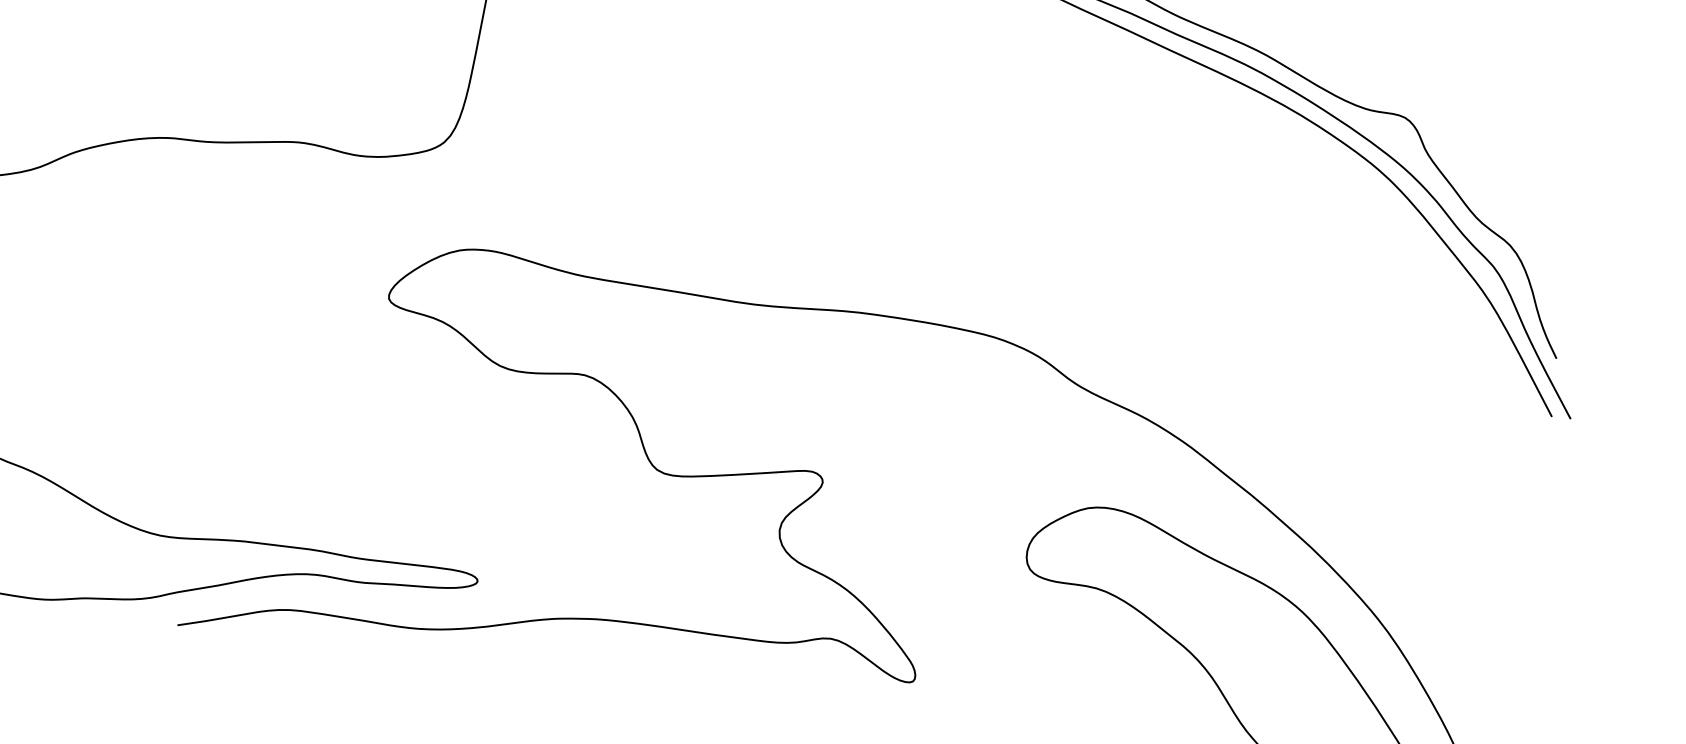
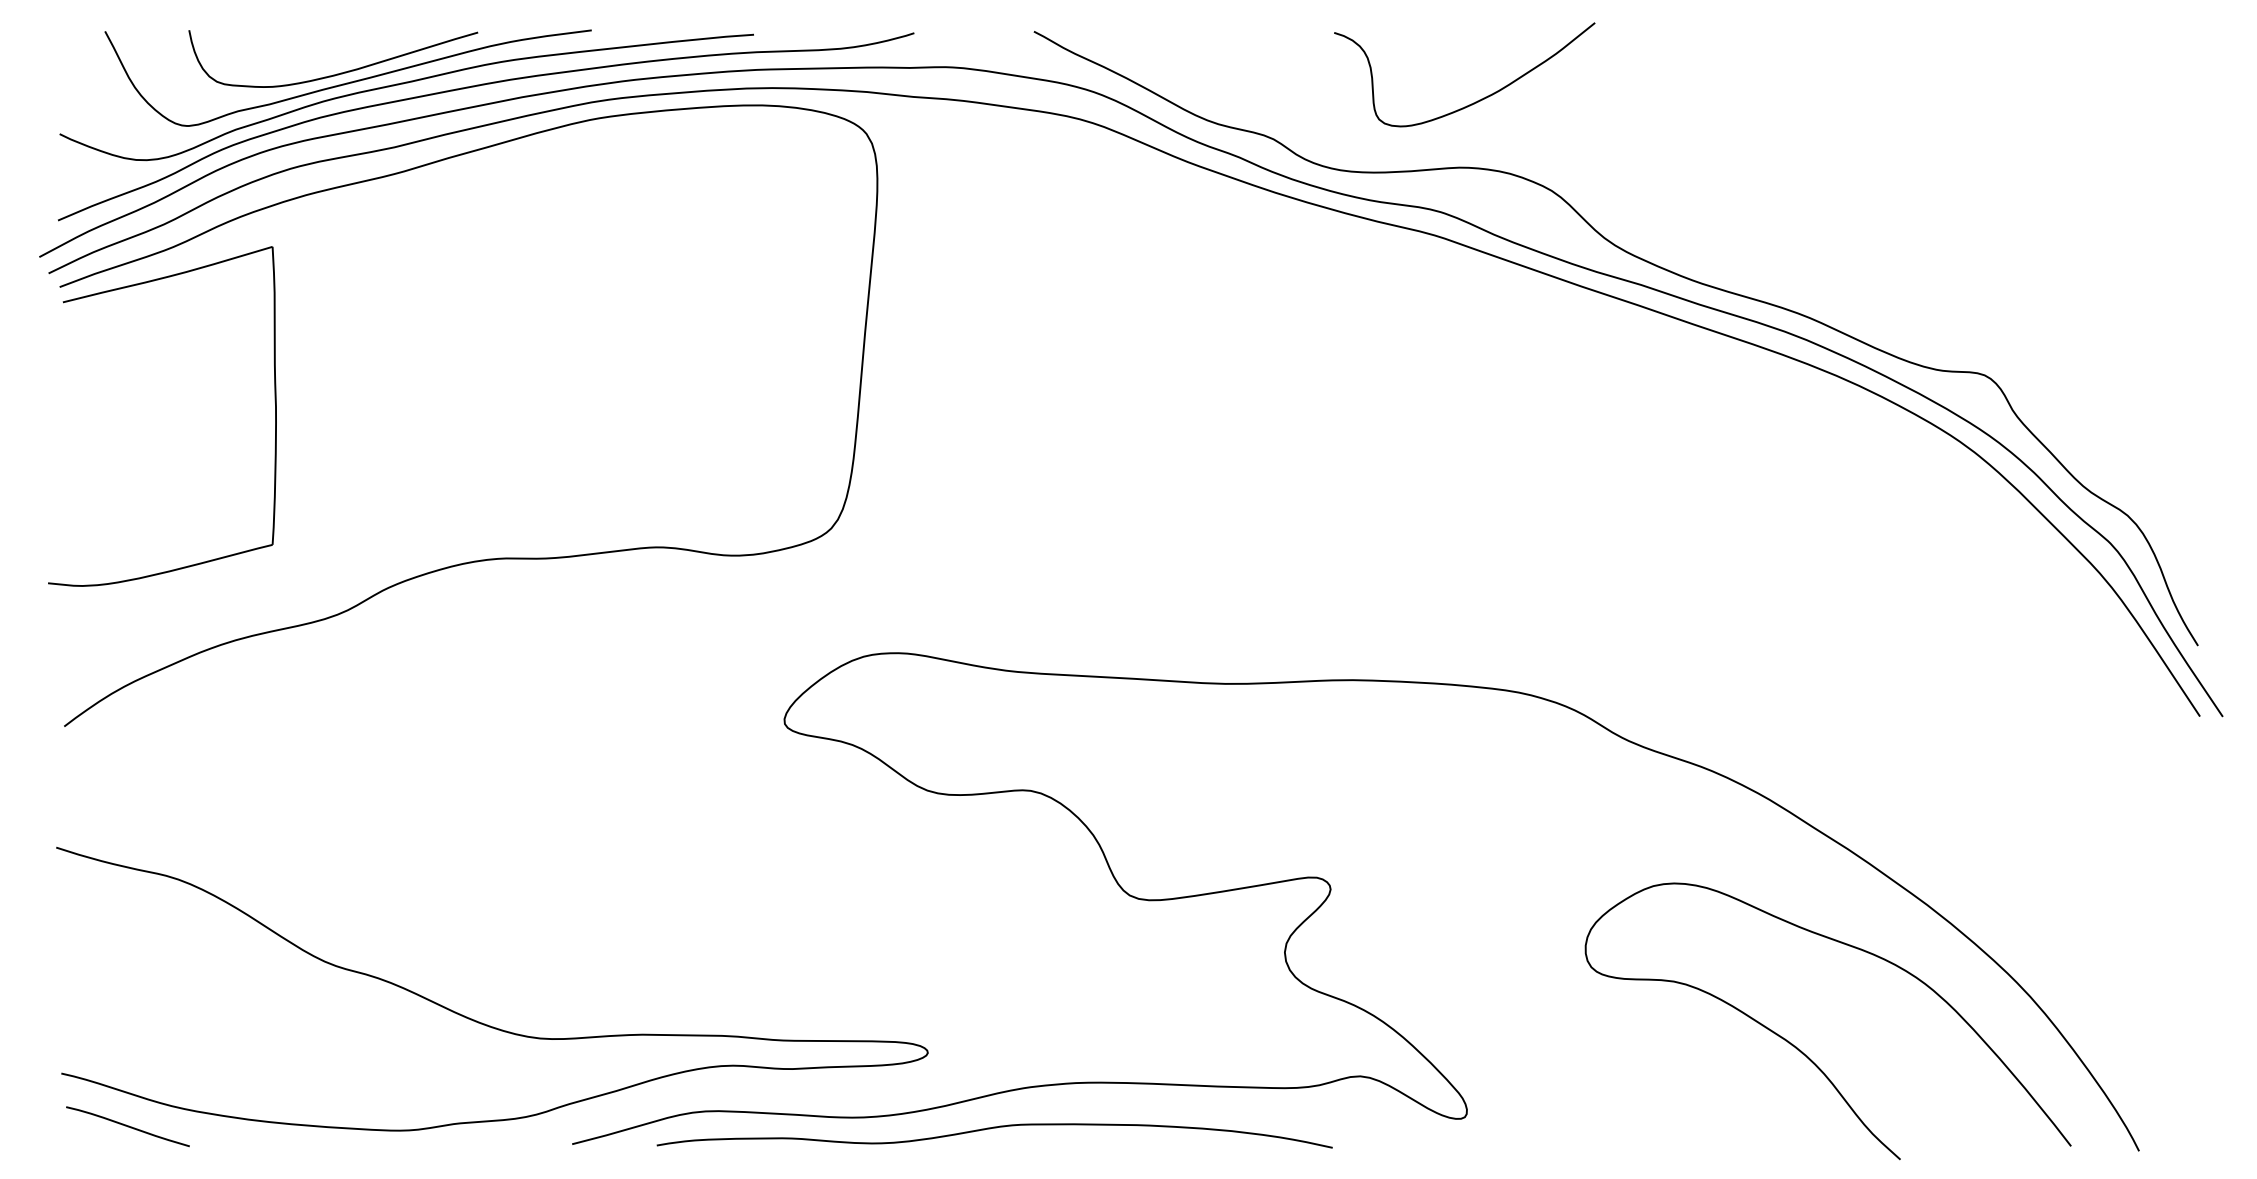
curve: (525, 649) -> (994, 1128), added

